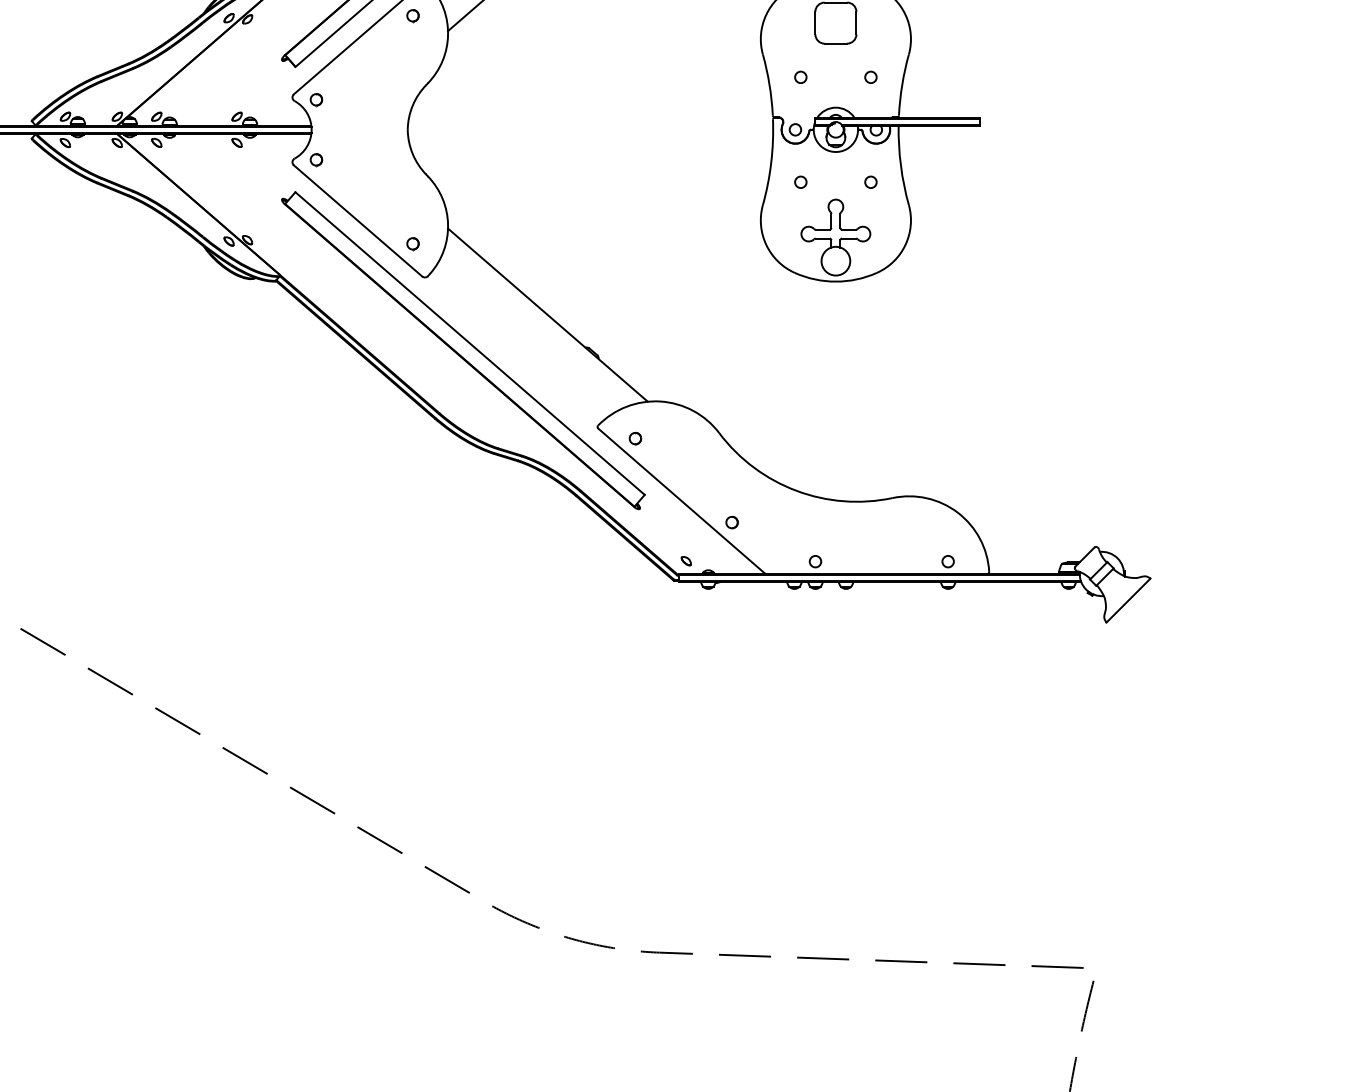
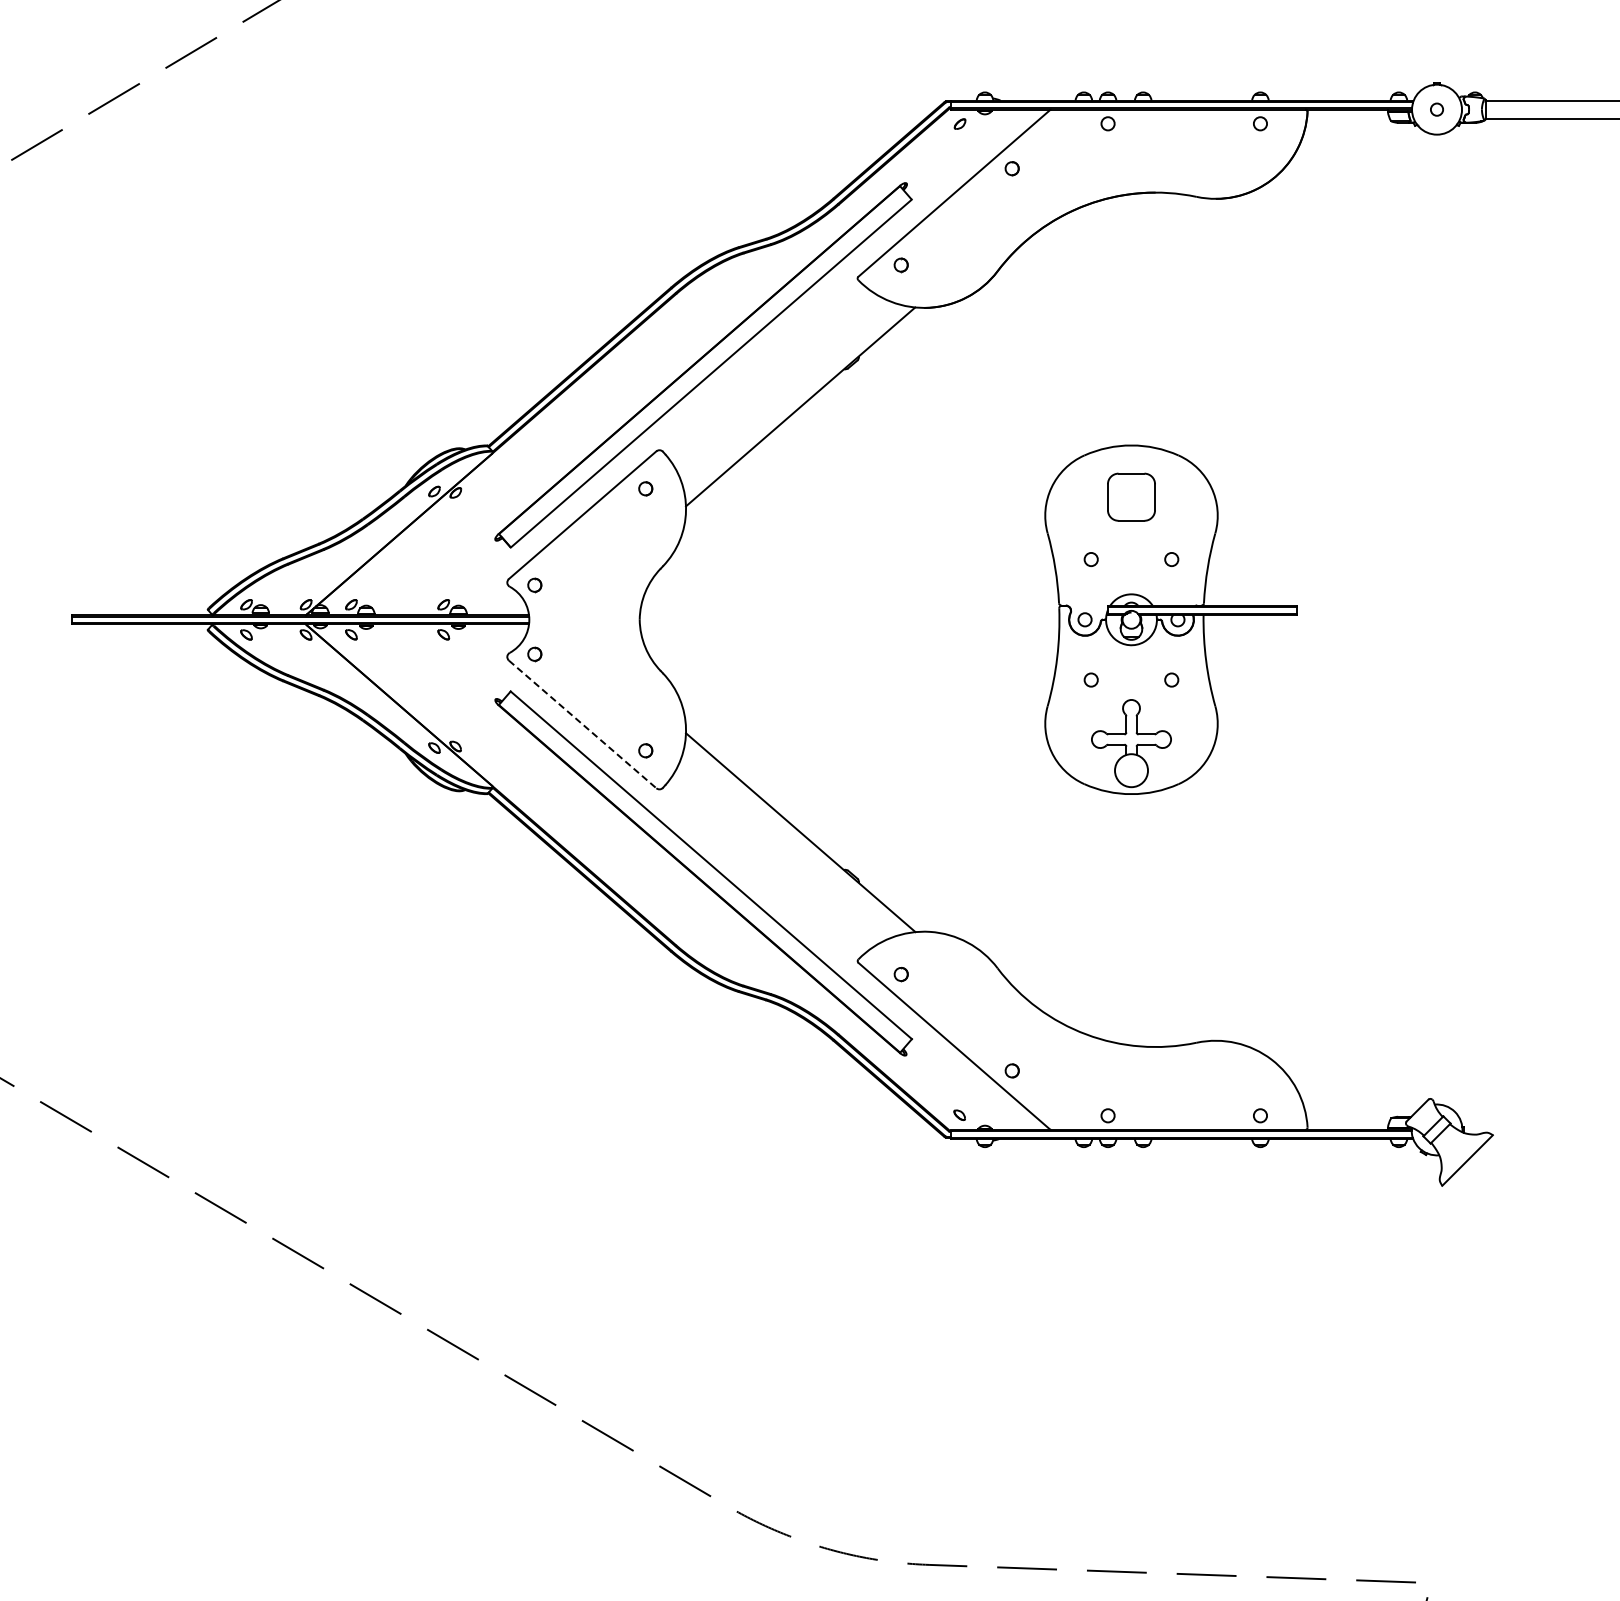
line: (357, 220) -> (582, 724), solid -> dashed

